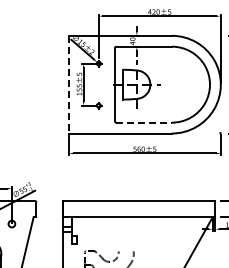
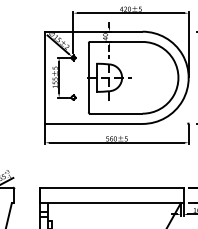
line: (68, 84) -> (44, 77), dashed -> solid
line: (144, 122) -> (116, 113), dashed -> solid

